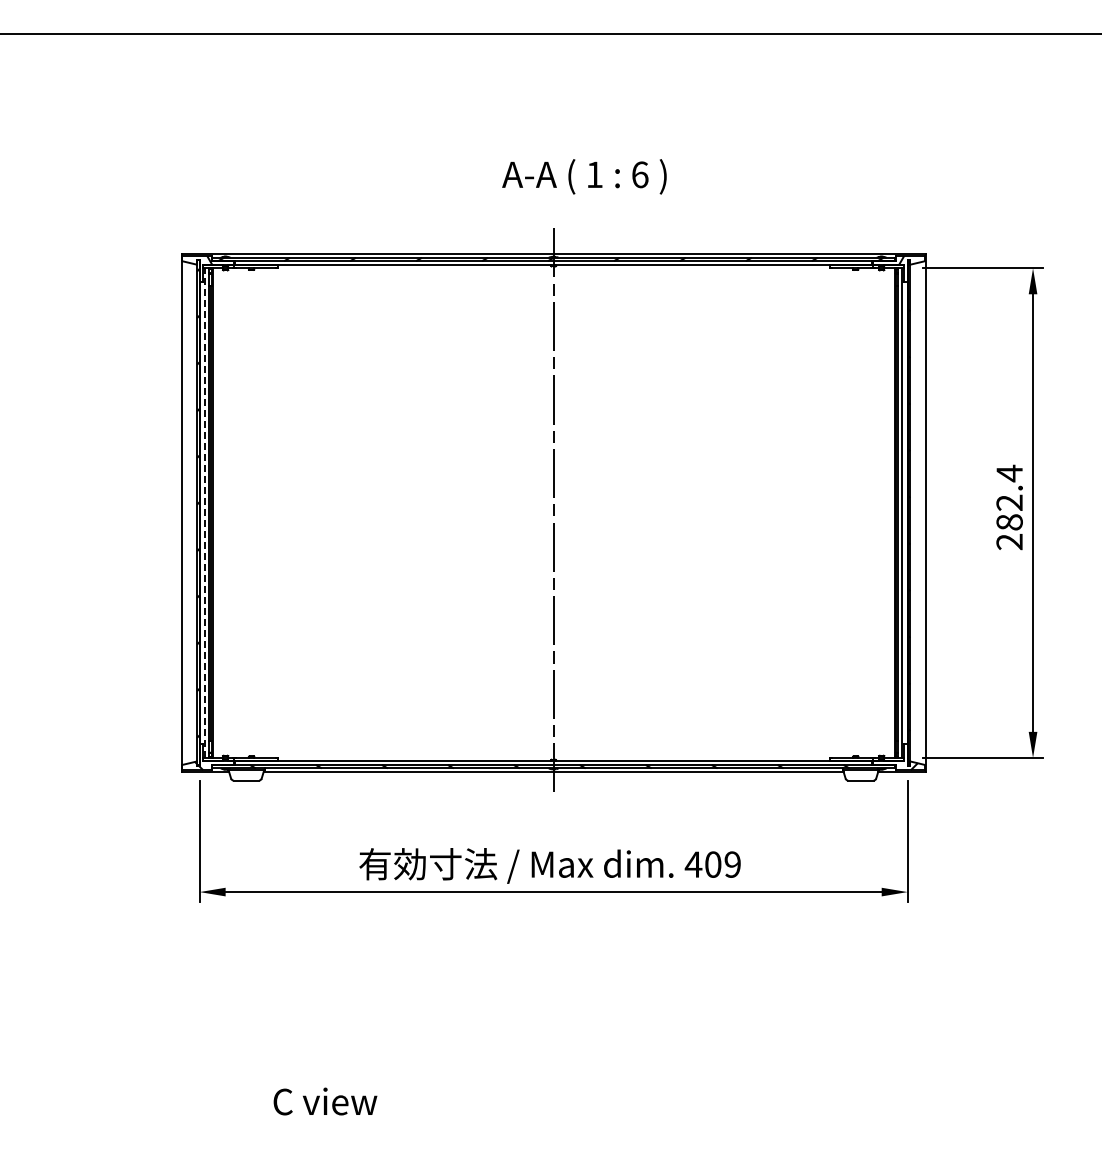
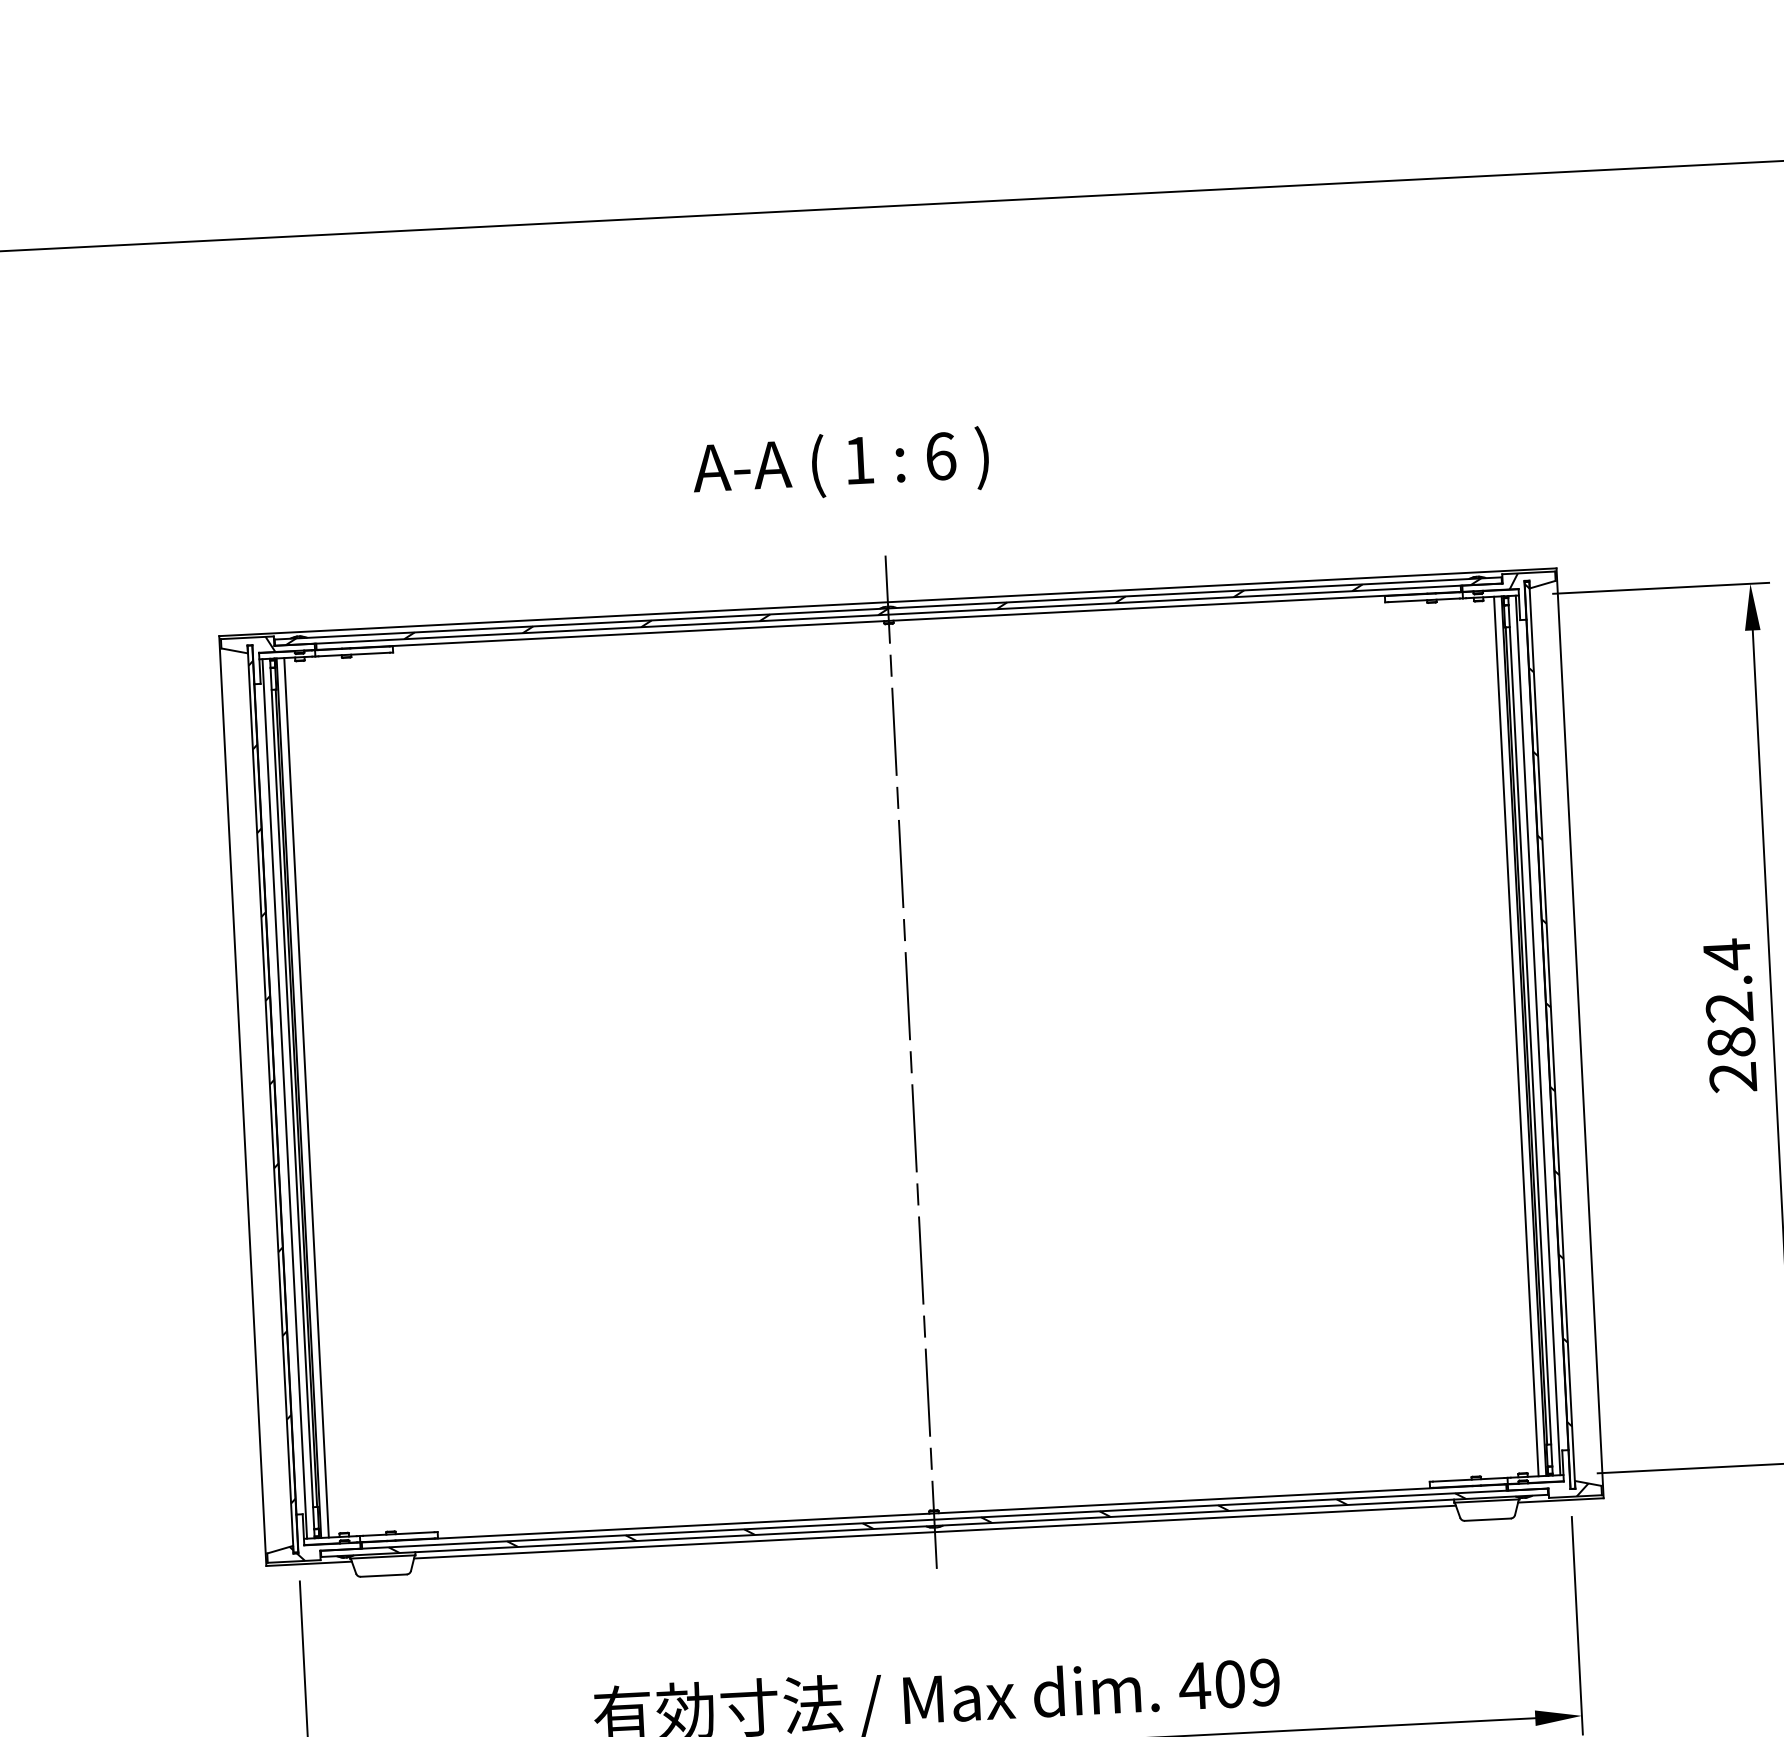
text: (584, 176) -> (840, 464), moved
line: (216, 512) -> (305, 1096), added
line: (890, 512) -> (1516, 1035), added
line: (204, 513) -> (284, 1099), dashed -> solid

